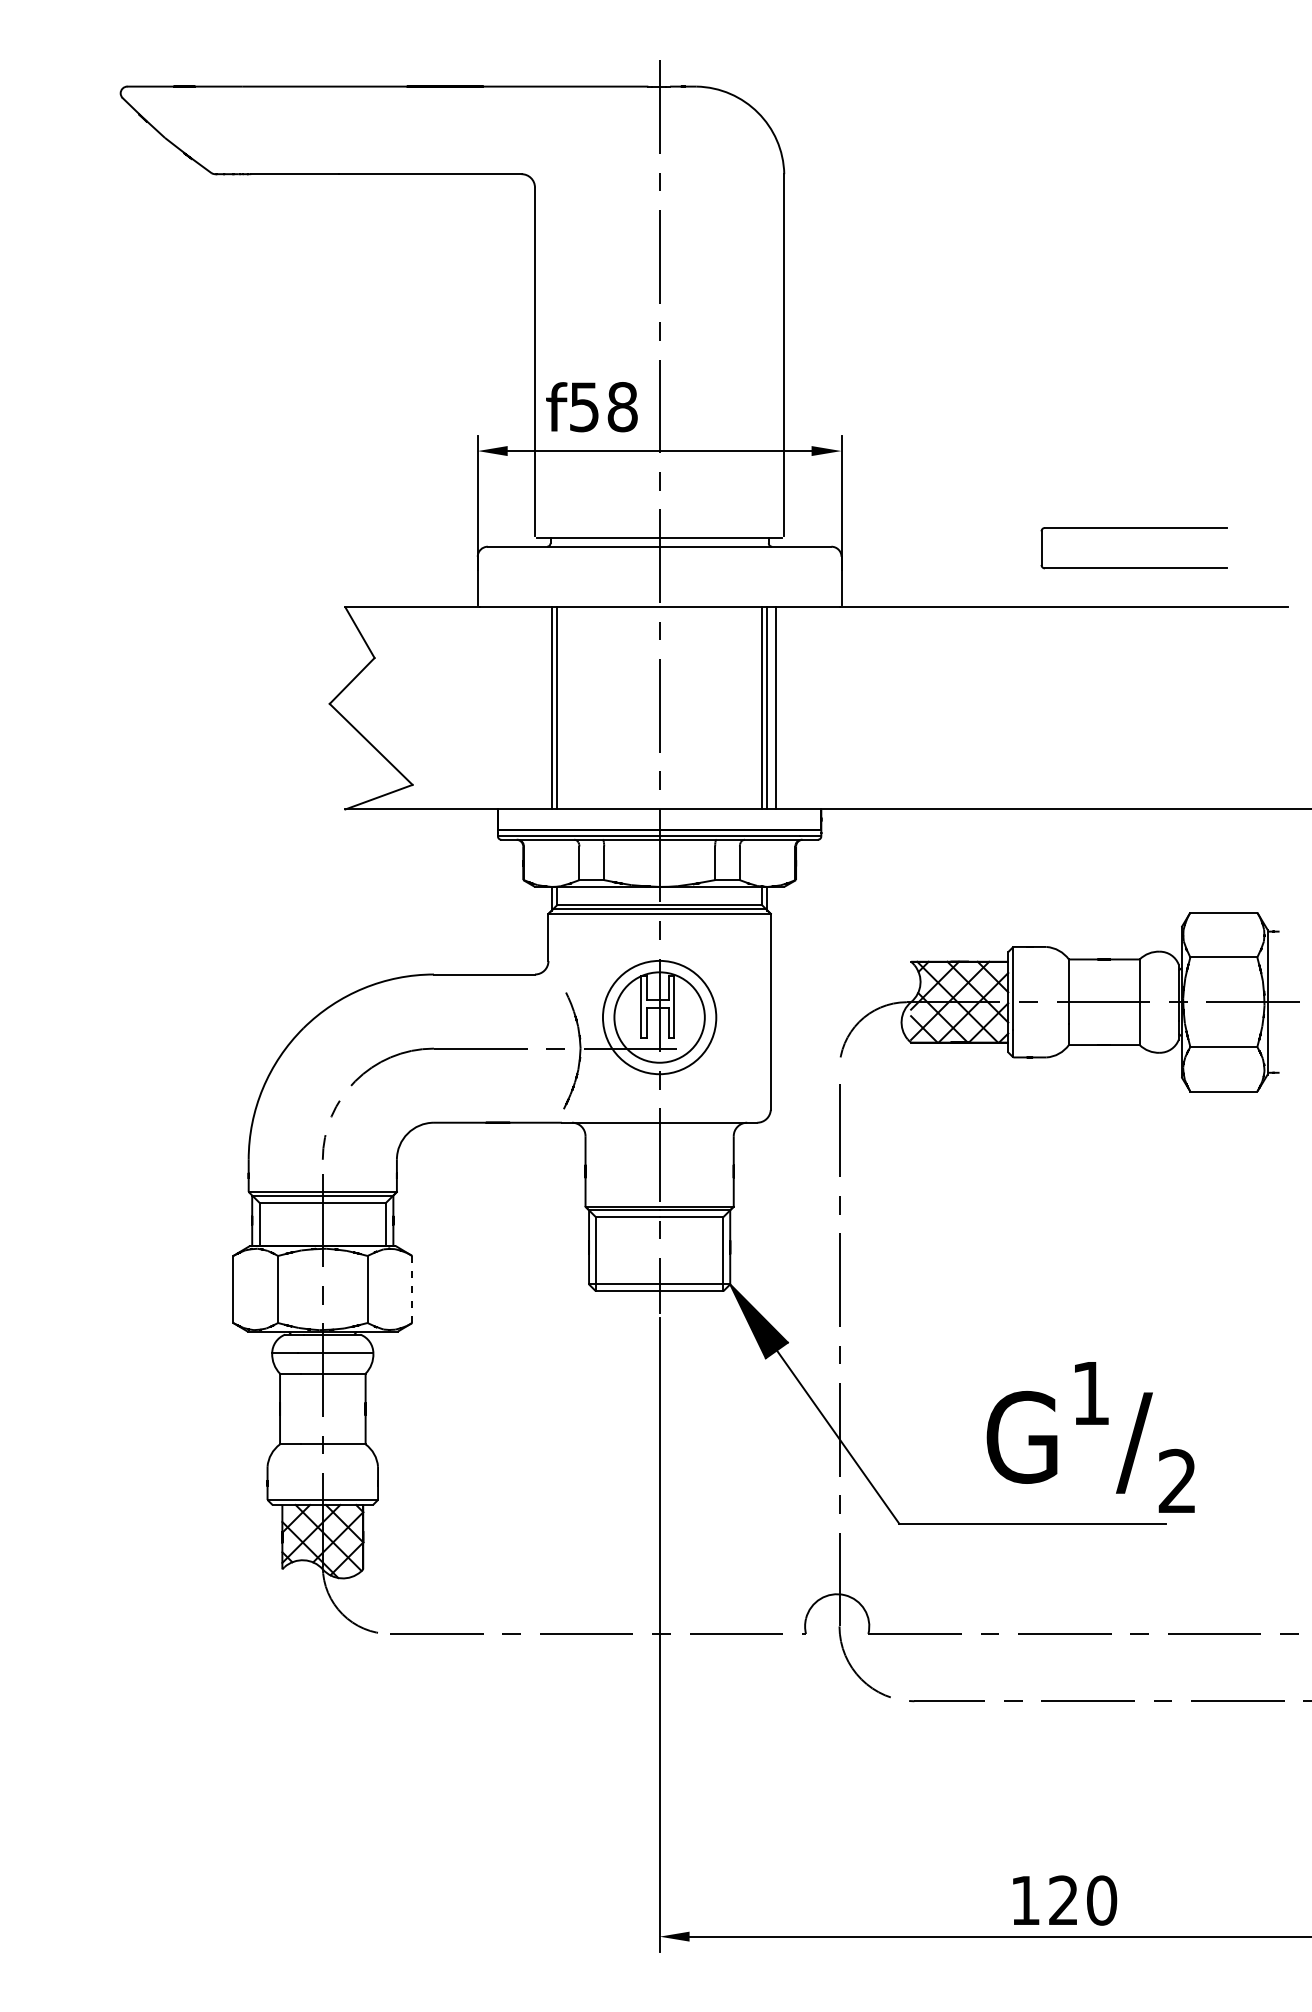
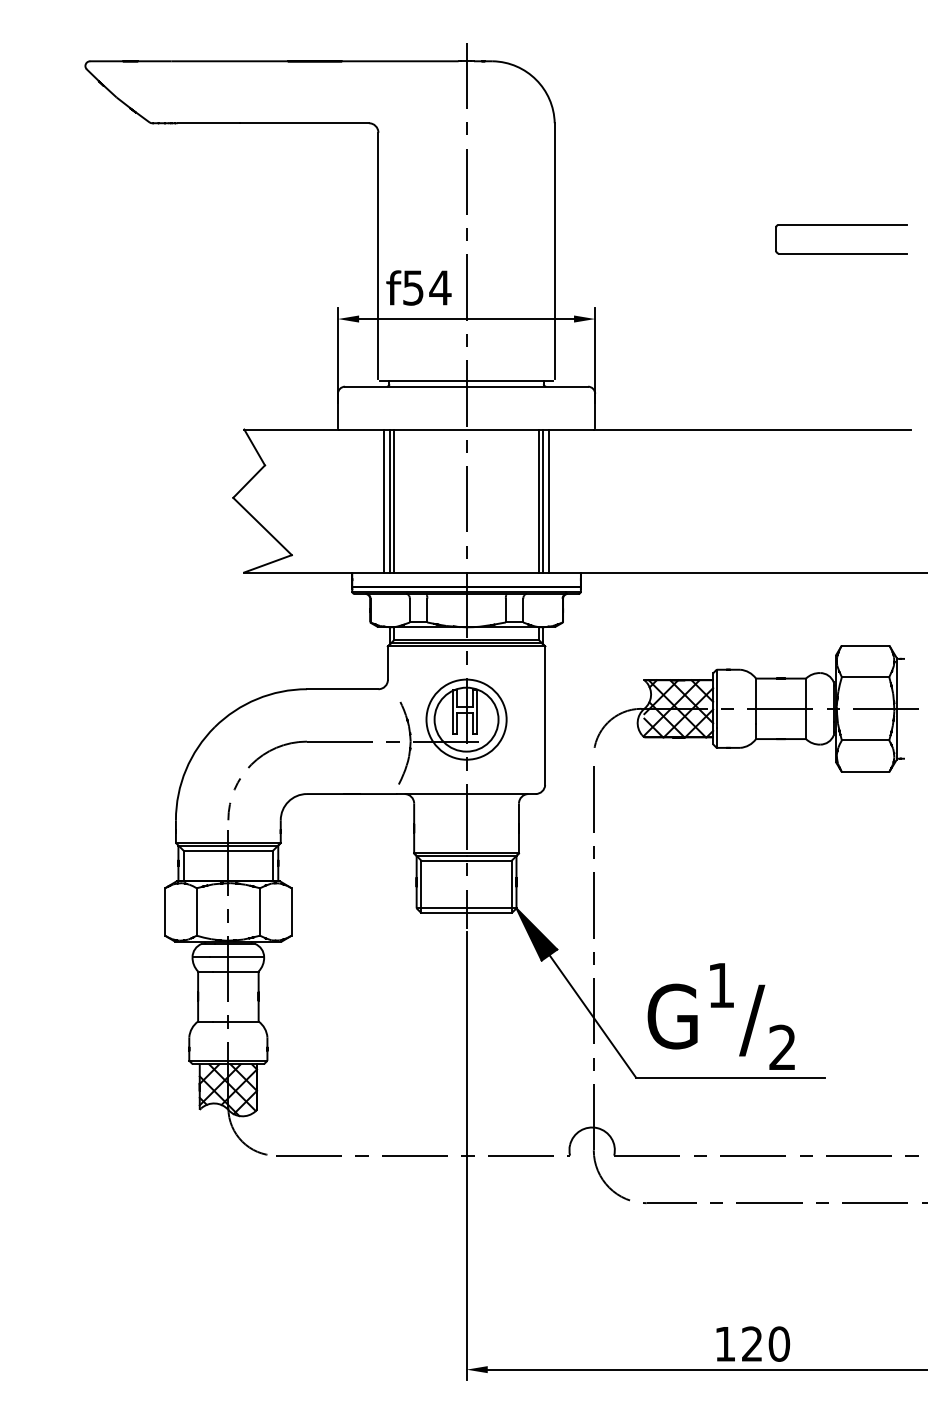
text: (622, 407) -> (440, 288), 58 -> 54
part: (1133, 567) -> (841, 252), moved
line: (543, 708) -> (384, 501), added
line: (412, 1289) -> (291, 911), dashed -> solid
text: (1090, 1437) -> (721, 1016), moved

